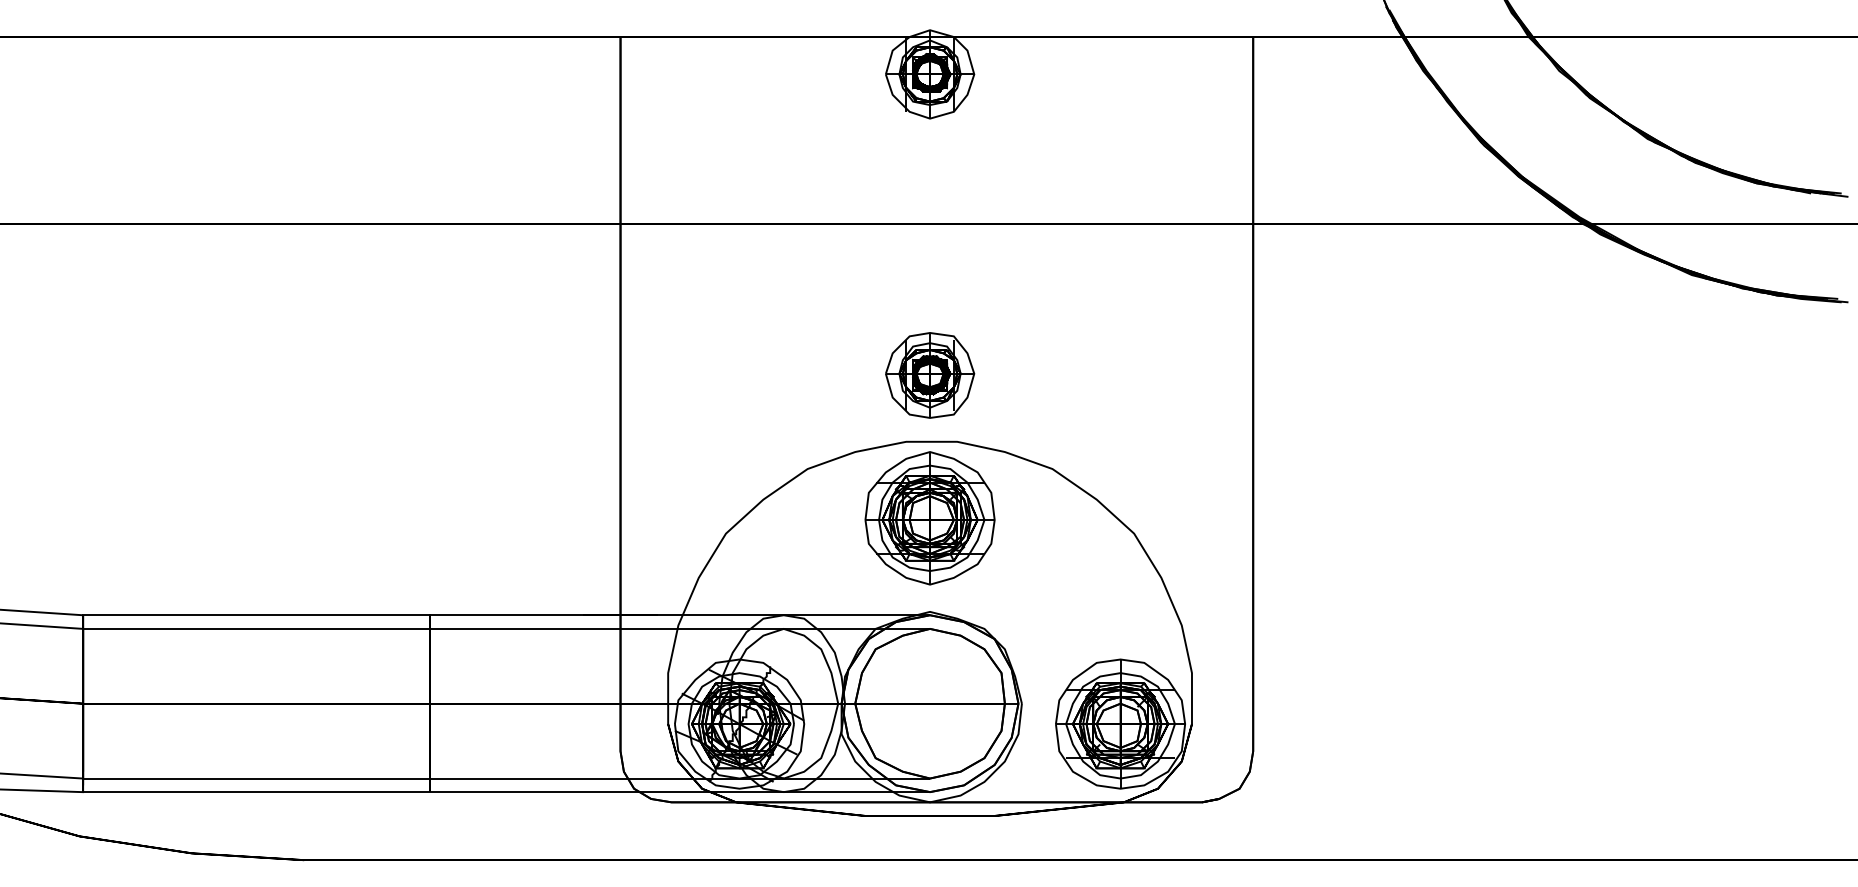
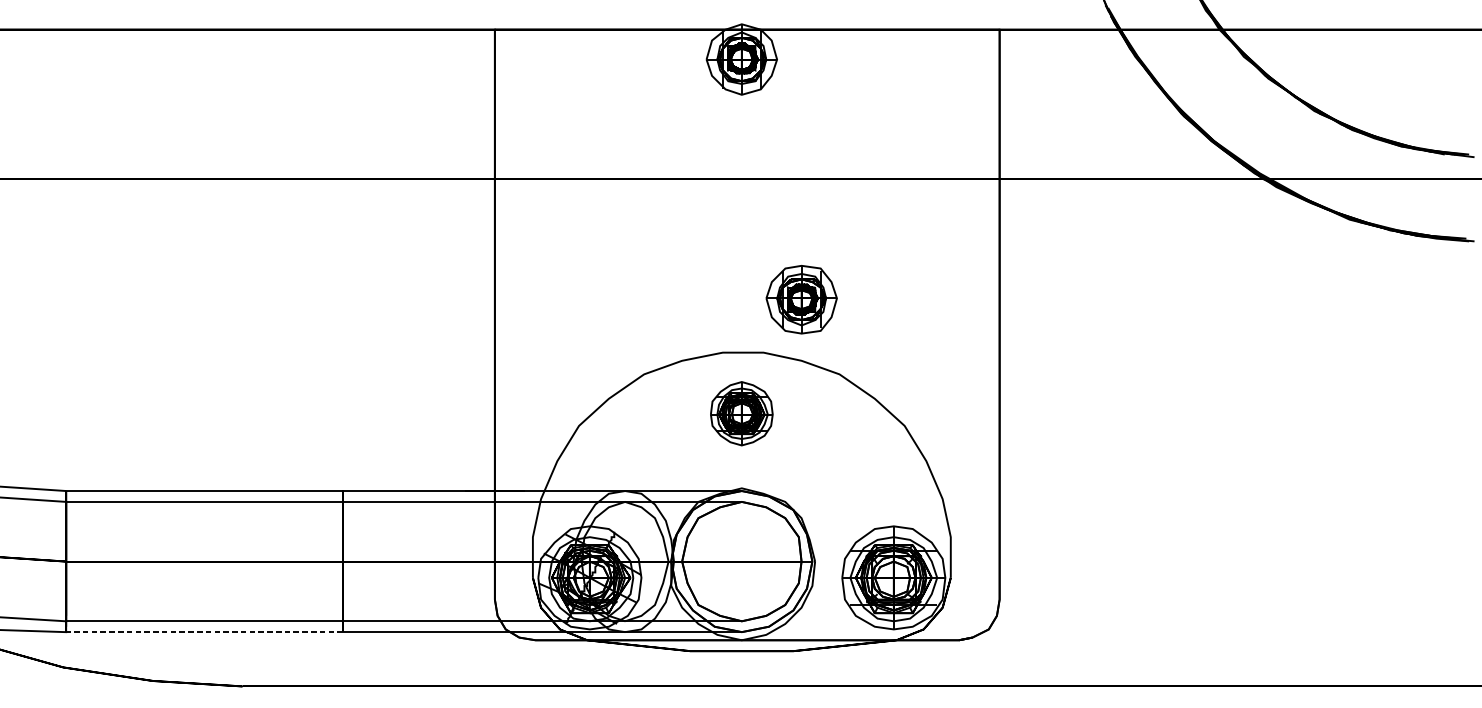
part: (930, 375) -> (802, 299), moved
part: (929, 518) -> (741, 413), size x0.6
line: (256, 792) -> (204, 632), solid -> dashed

